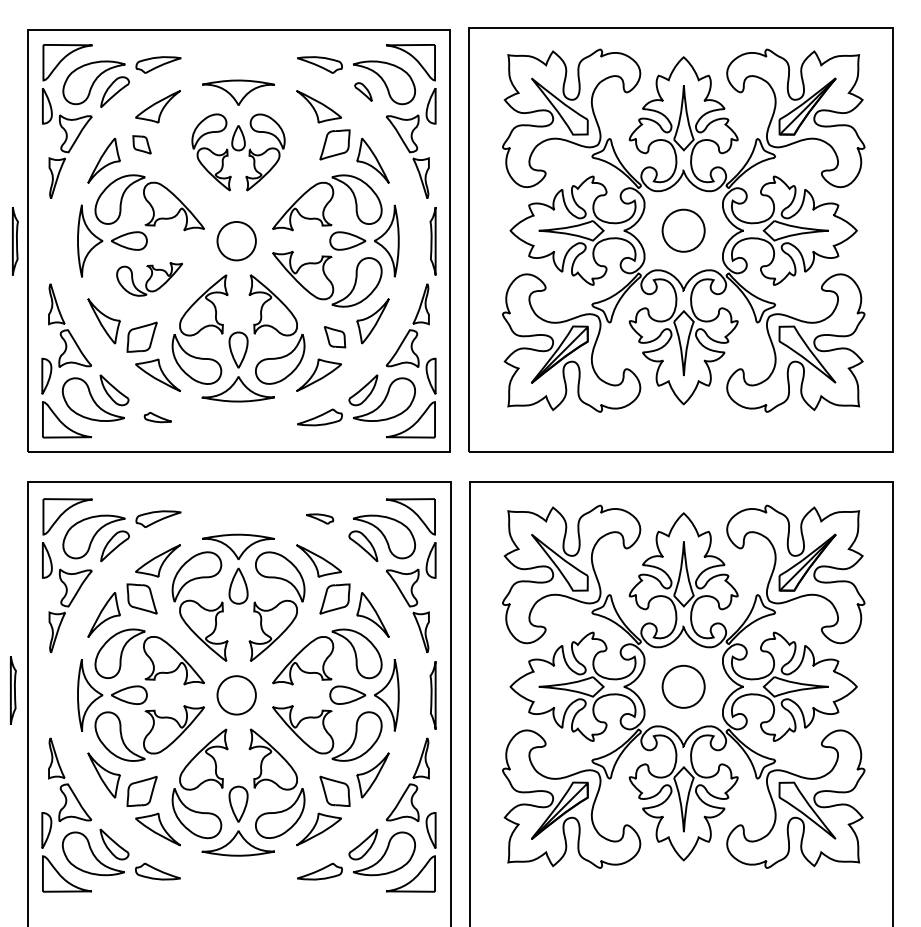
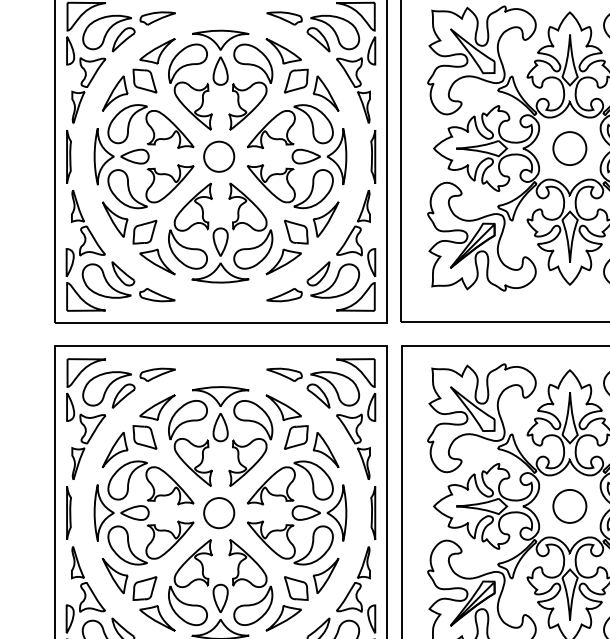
part: (363, 91) -> (318, 39), size x1.67
part: (141, 144) -> (144, 80), size x1.67
part: (238, 152) -> (220, 87), size x1.43
part: (14, 241) -> (68, 157), moved
part: (149, 279) -> (150, 186), size x1.67
part: (334, 336) -> (295, 231), size x1.43
part: (157, 417) -> (157, 295), size x1.67
part: (319, 518) -> (284, 374), size x1.67
part: (13, 690) -> (69, 513), moved

